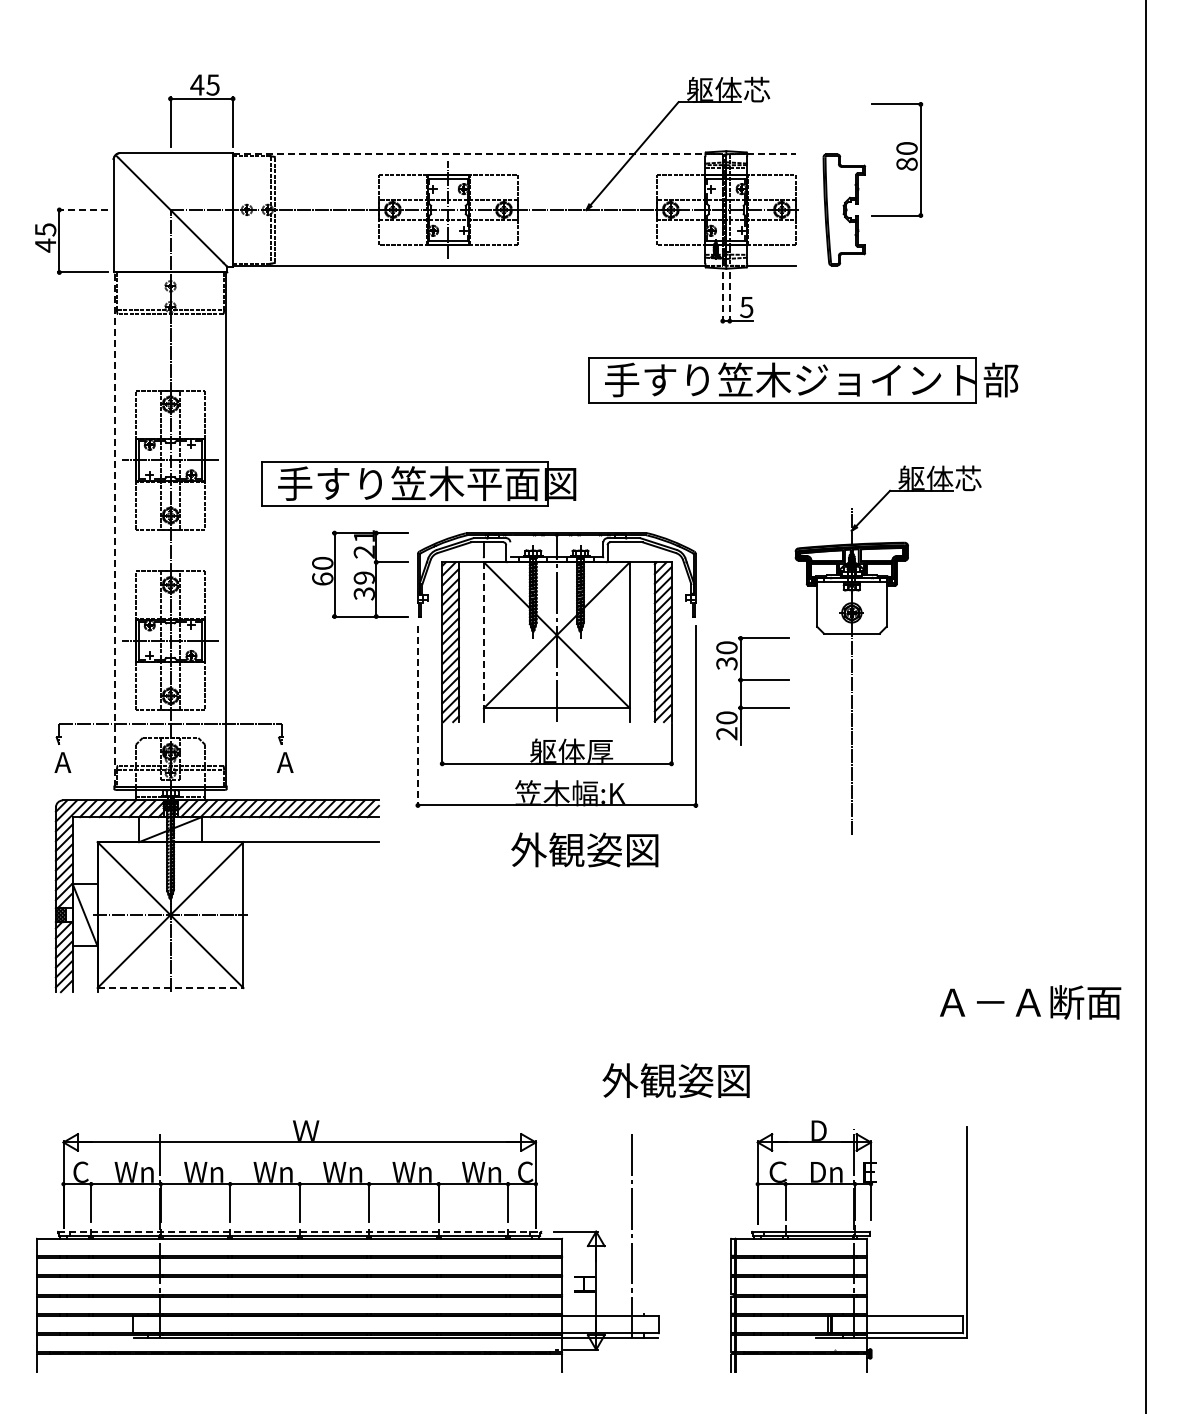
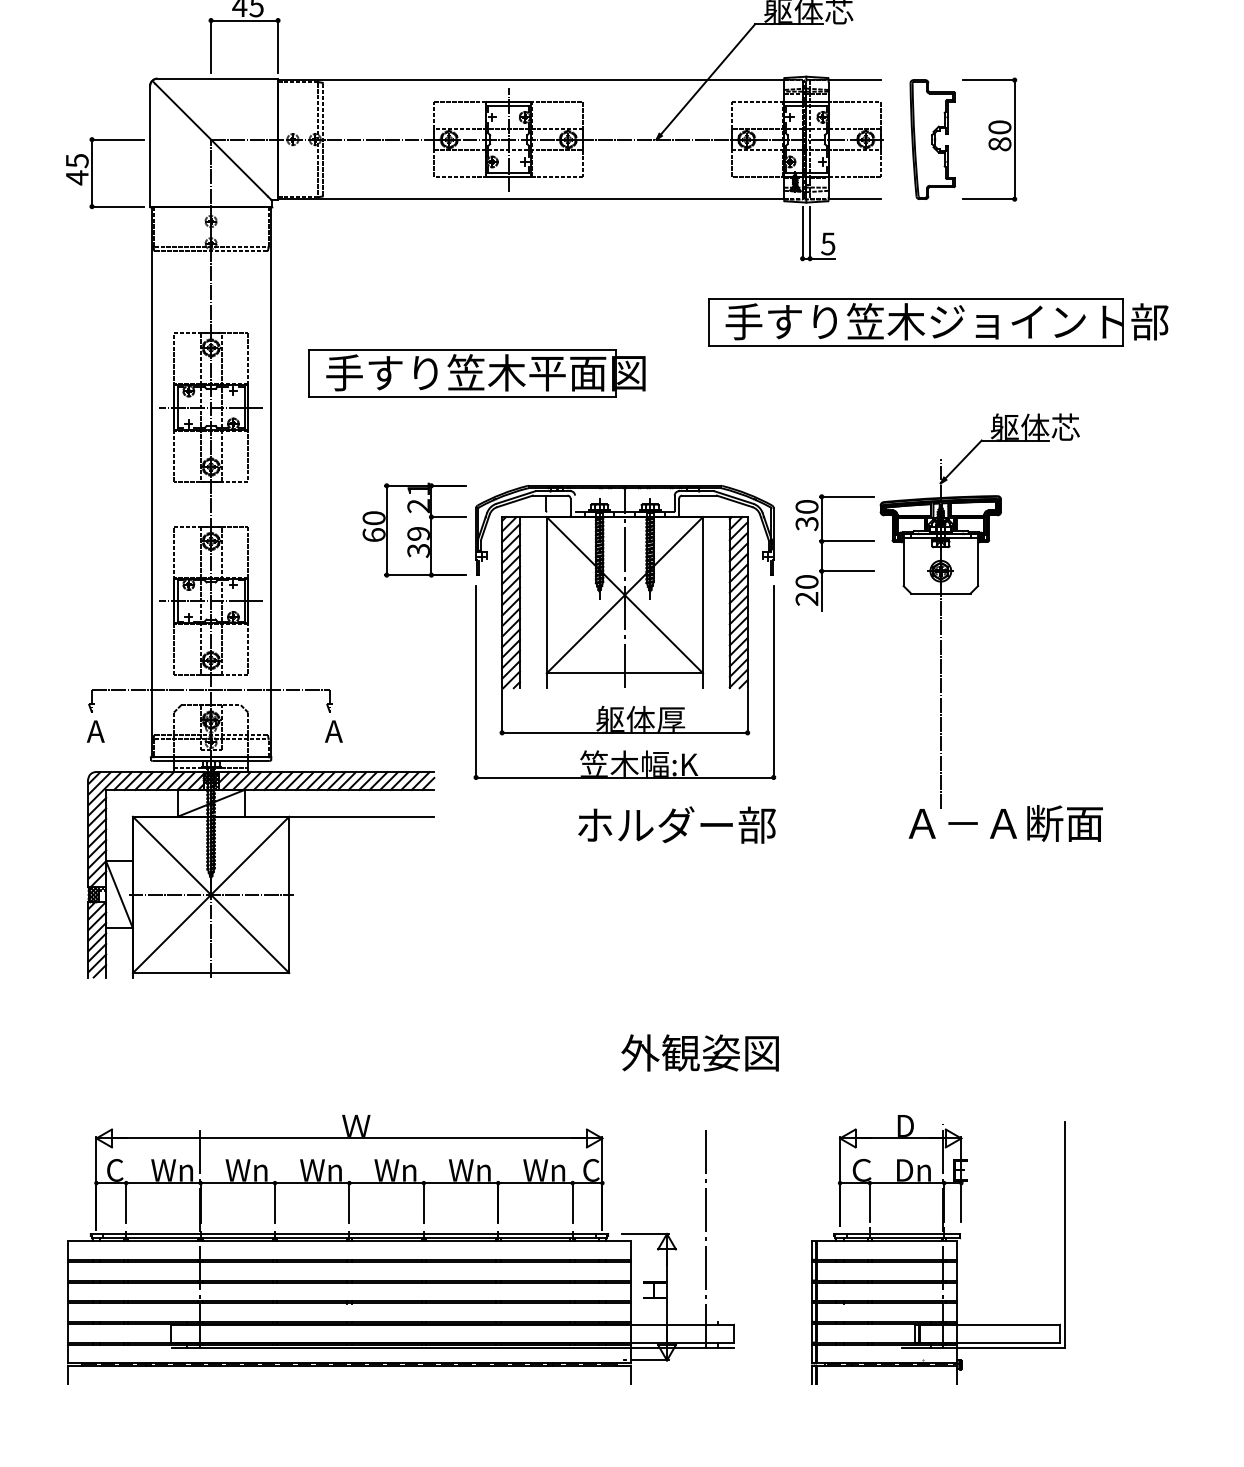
line: (469, 154) -> (531, 80), dashed -> solid
line: (771, 154) -> (854, 80), dashed -> solid
part: (897, 159) -> (989, 139), moved
line: (82, 209) -> (116, 139), dashed -> solid
line: (722, 297) -> (802, 233), dashed -> solid
line: (729, 297) -> (809, 233), dashed -> solid
part: (803, 380) -> (938, 322), moved
part: (418, 483) -> (476, 372), moved
line: (114, 529) -> (151, 481), dashed -> solid
line: (483, 635) -> (546, 595), dashed -> solid
part: (752, 680) -> (834, 541), moved
line: (417, 717) -> (475, 683), dashed -> solid
text: (604, 849) -> (675, 824), 外観姿図 -> ホルダー部
line: (170, 988) -> (211, 973), dashed -> solid
text: (1030, 1002) -> (1005, 823), moved
text: (675, 1080) -> (699, 1052), moved
line: (300, 1231) -> (350, 1233), dashed -> solid

